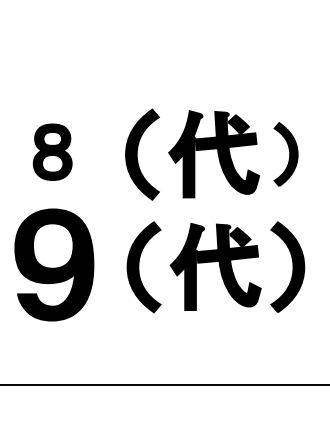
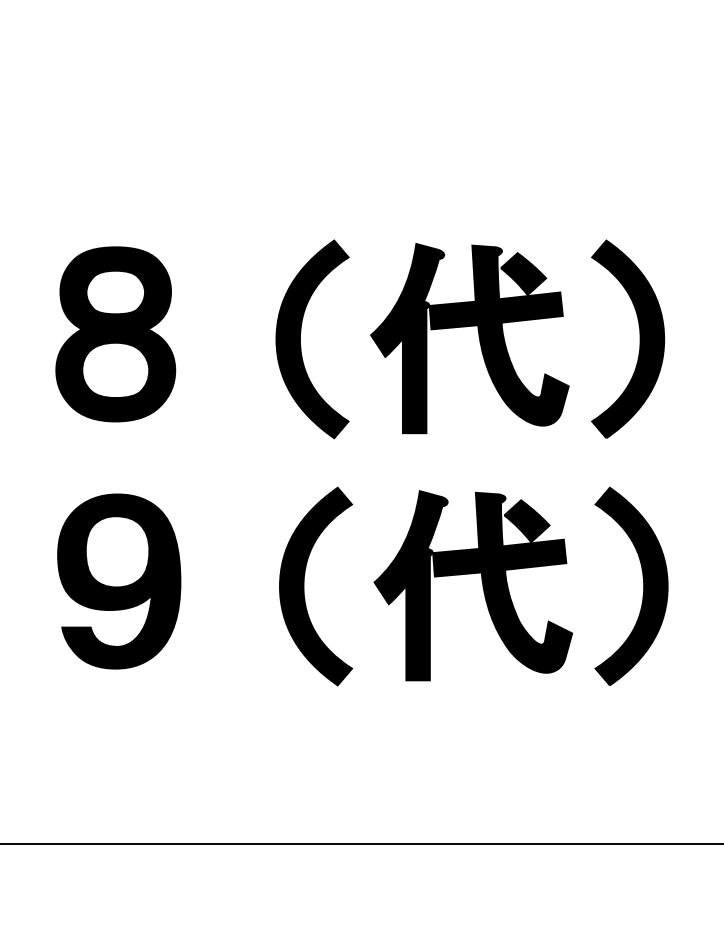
part: (52, 151) -> (115, 332), size x1.43
part: (285, 154) -> (626, 338), size x1.43
part: (54, 264) -> (119, 580), size x0.71

